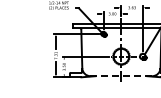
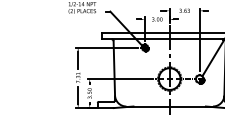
line: (121, 76) -> (169, 106), dashed -> solid

